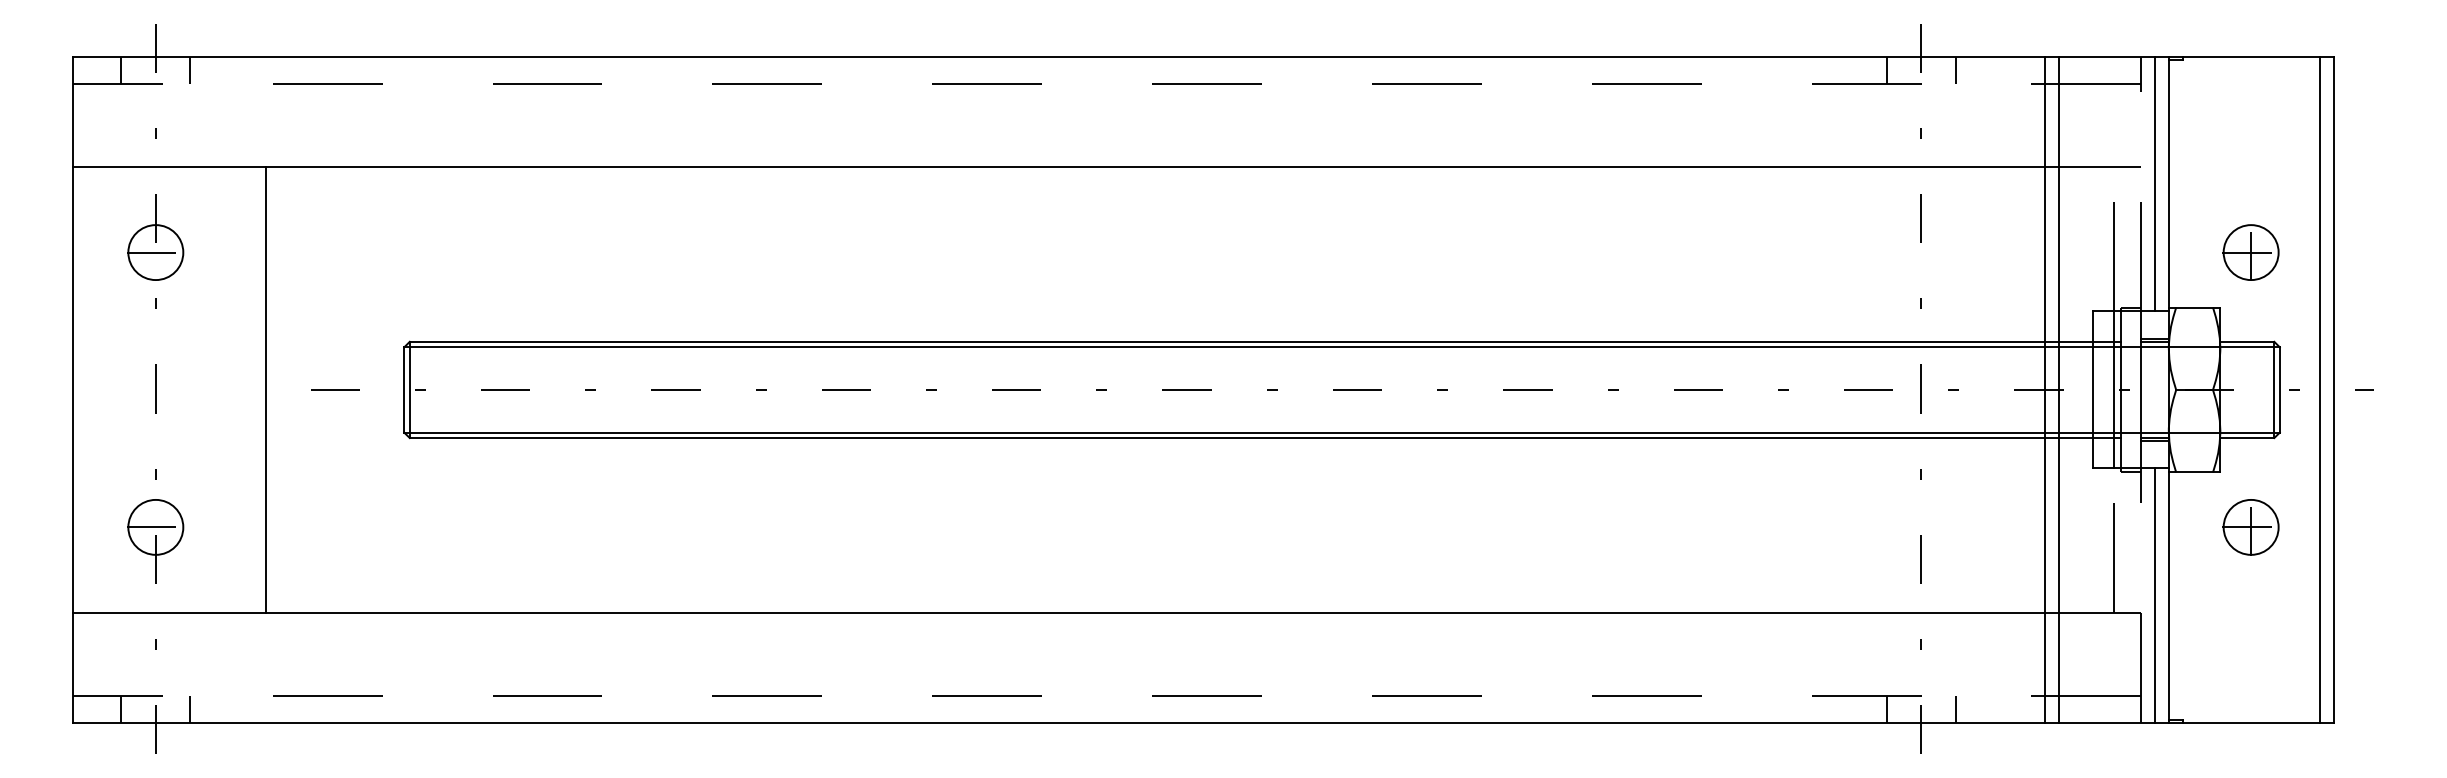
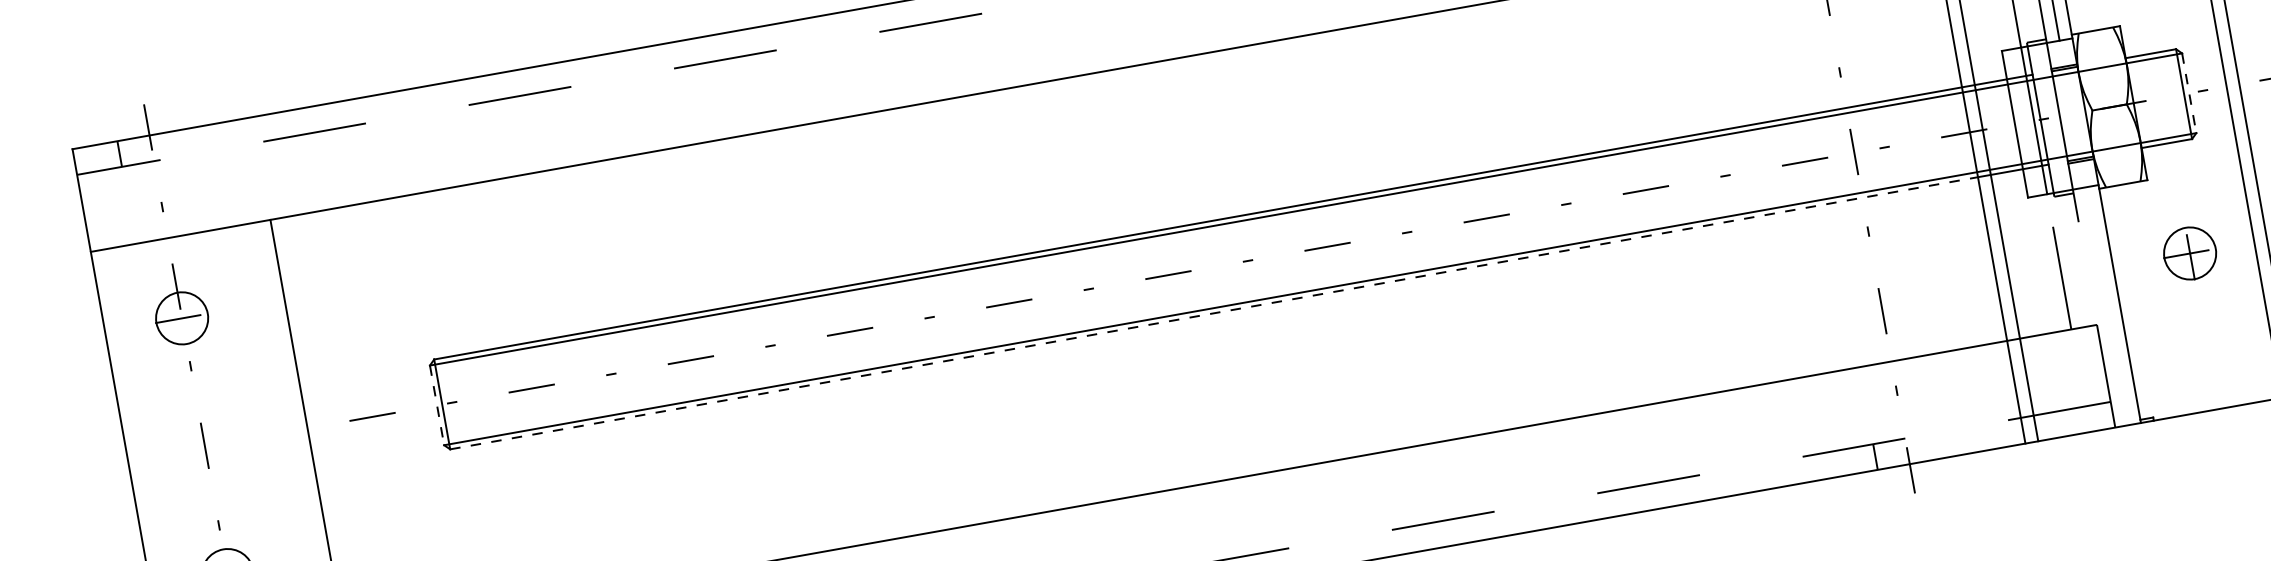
line: (190, 70) -> (184, 142), removed
line: (404, 389) -> (437, 404), solid -> dashed
line: (2279, 389) -> (2188, 92), solid -> dashed
line: (1227, 438) -> (1214, 313), solid -> dashed
part: (2250, 527) -> (2189, 253), moved
line: (2155, 595) -> (2107, 305), removed
line: (1955, 709) -> (1939, 445), removed

